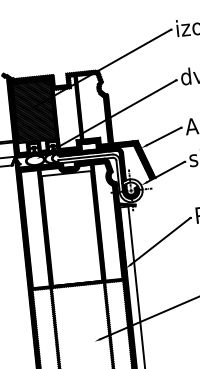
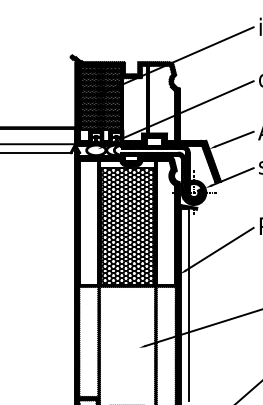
hatch: (101, 180) -> (163, 178), added
hatch: (71, 227) -> (127, 225), added

